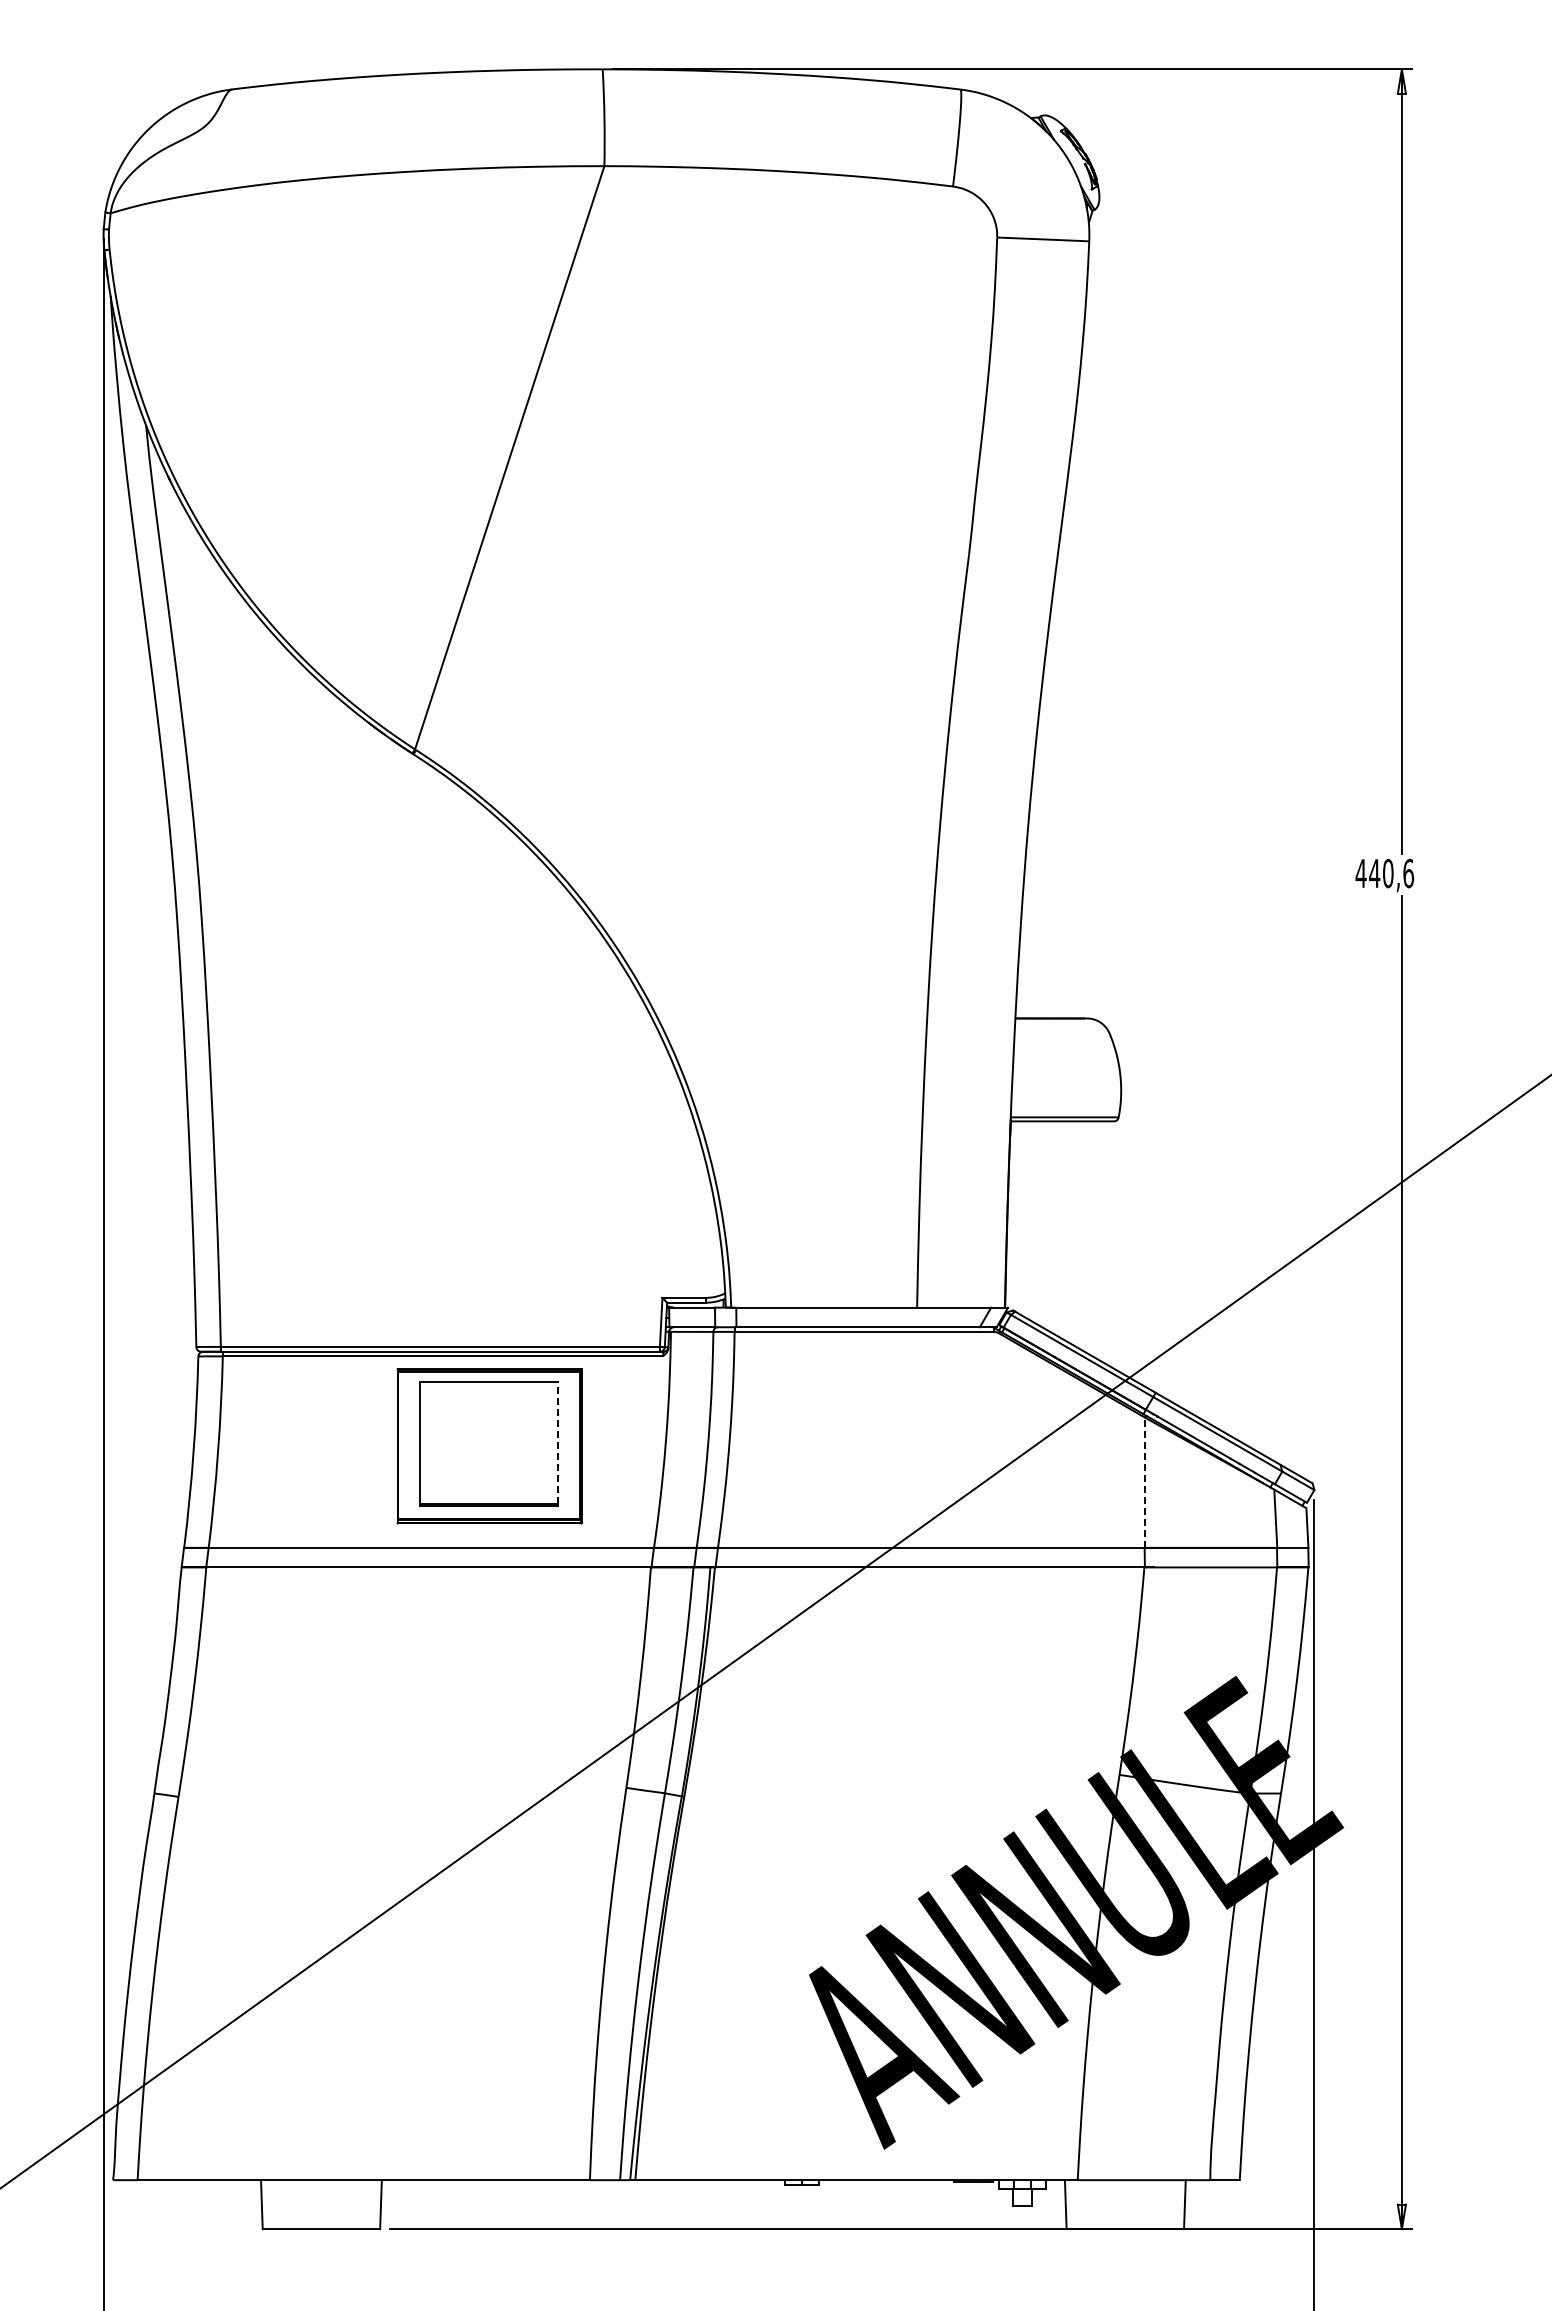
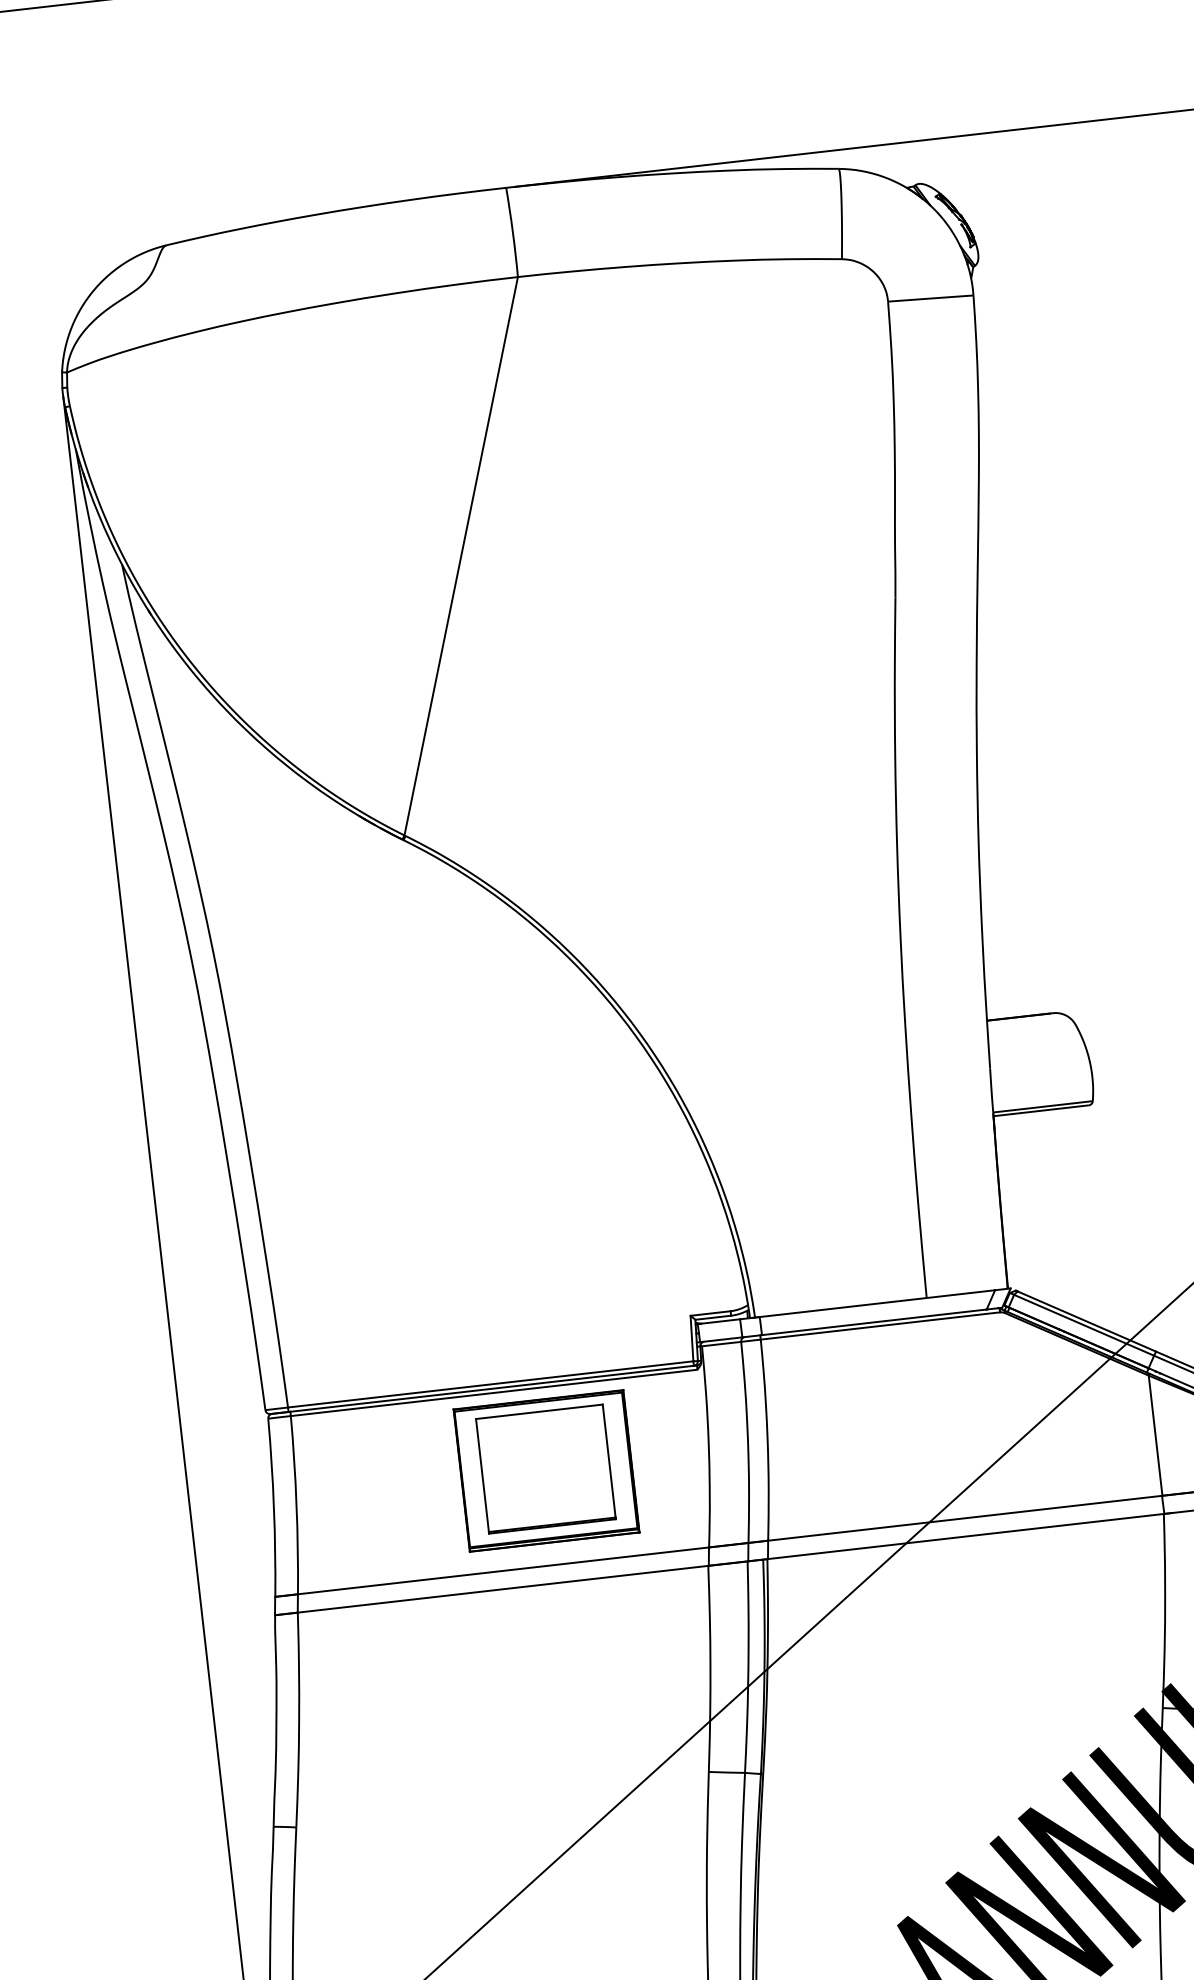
line: (557, 1442) -> (608, 1460), dashed -> solid
line: (1145, 1482) -> (1155, 1435), dashed -> solid

